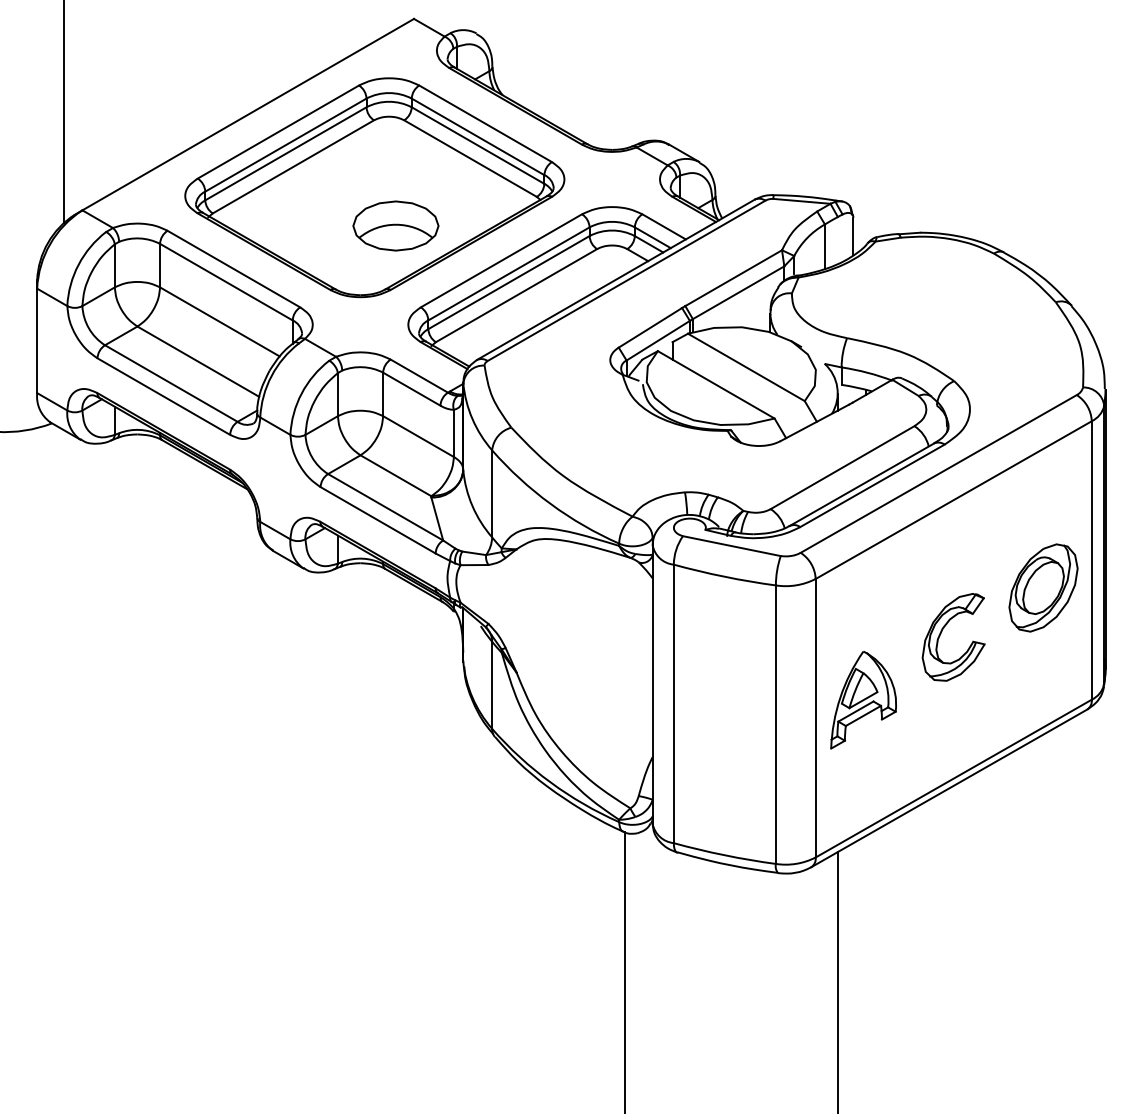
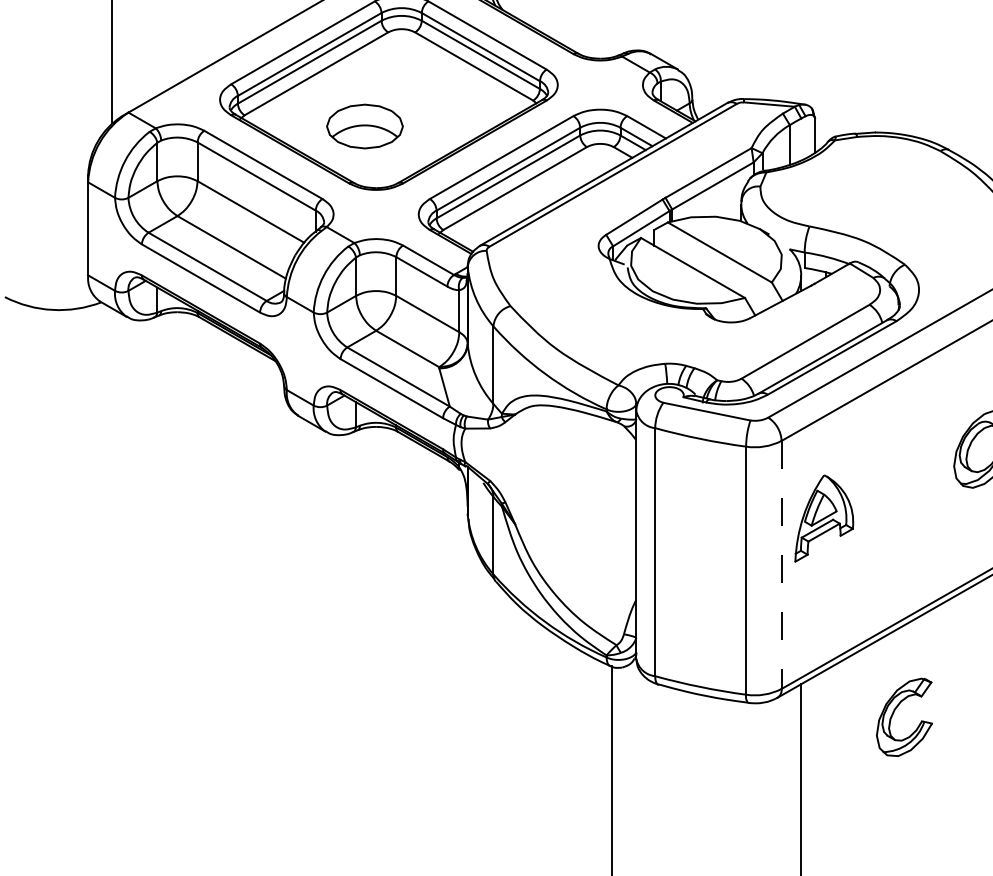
part: (395, 225) -> (364, 126), moved
part: (941, 634) -> (893, 714), moved
part: (863, 700) -> (824, 518), moved
line: (815, 718) -> (781, 565), solid -> dashed

